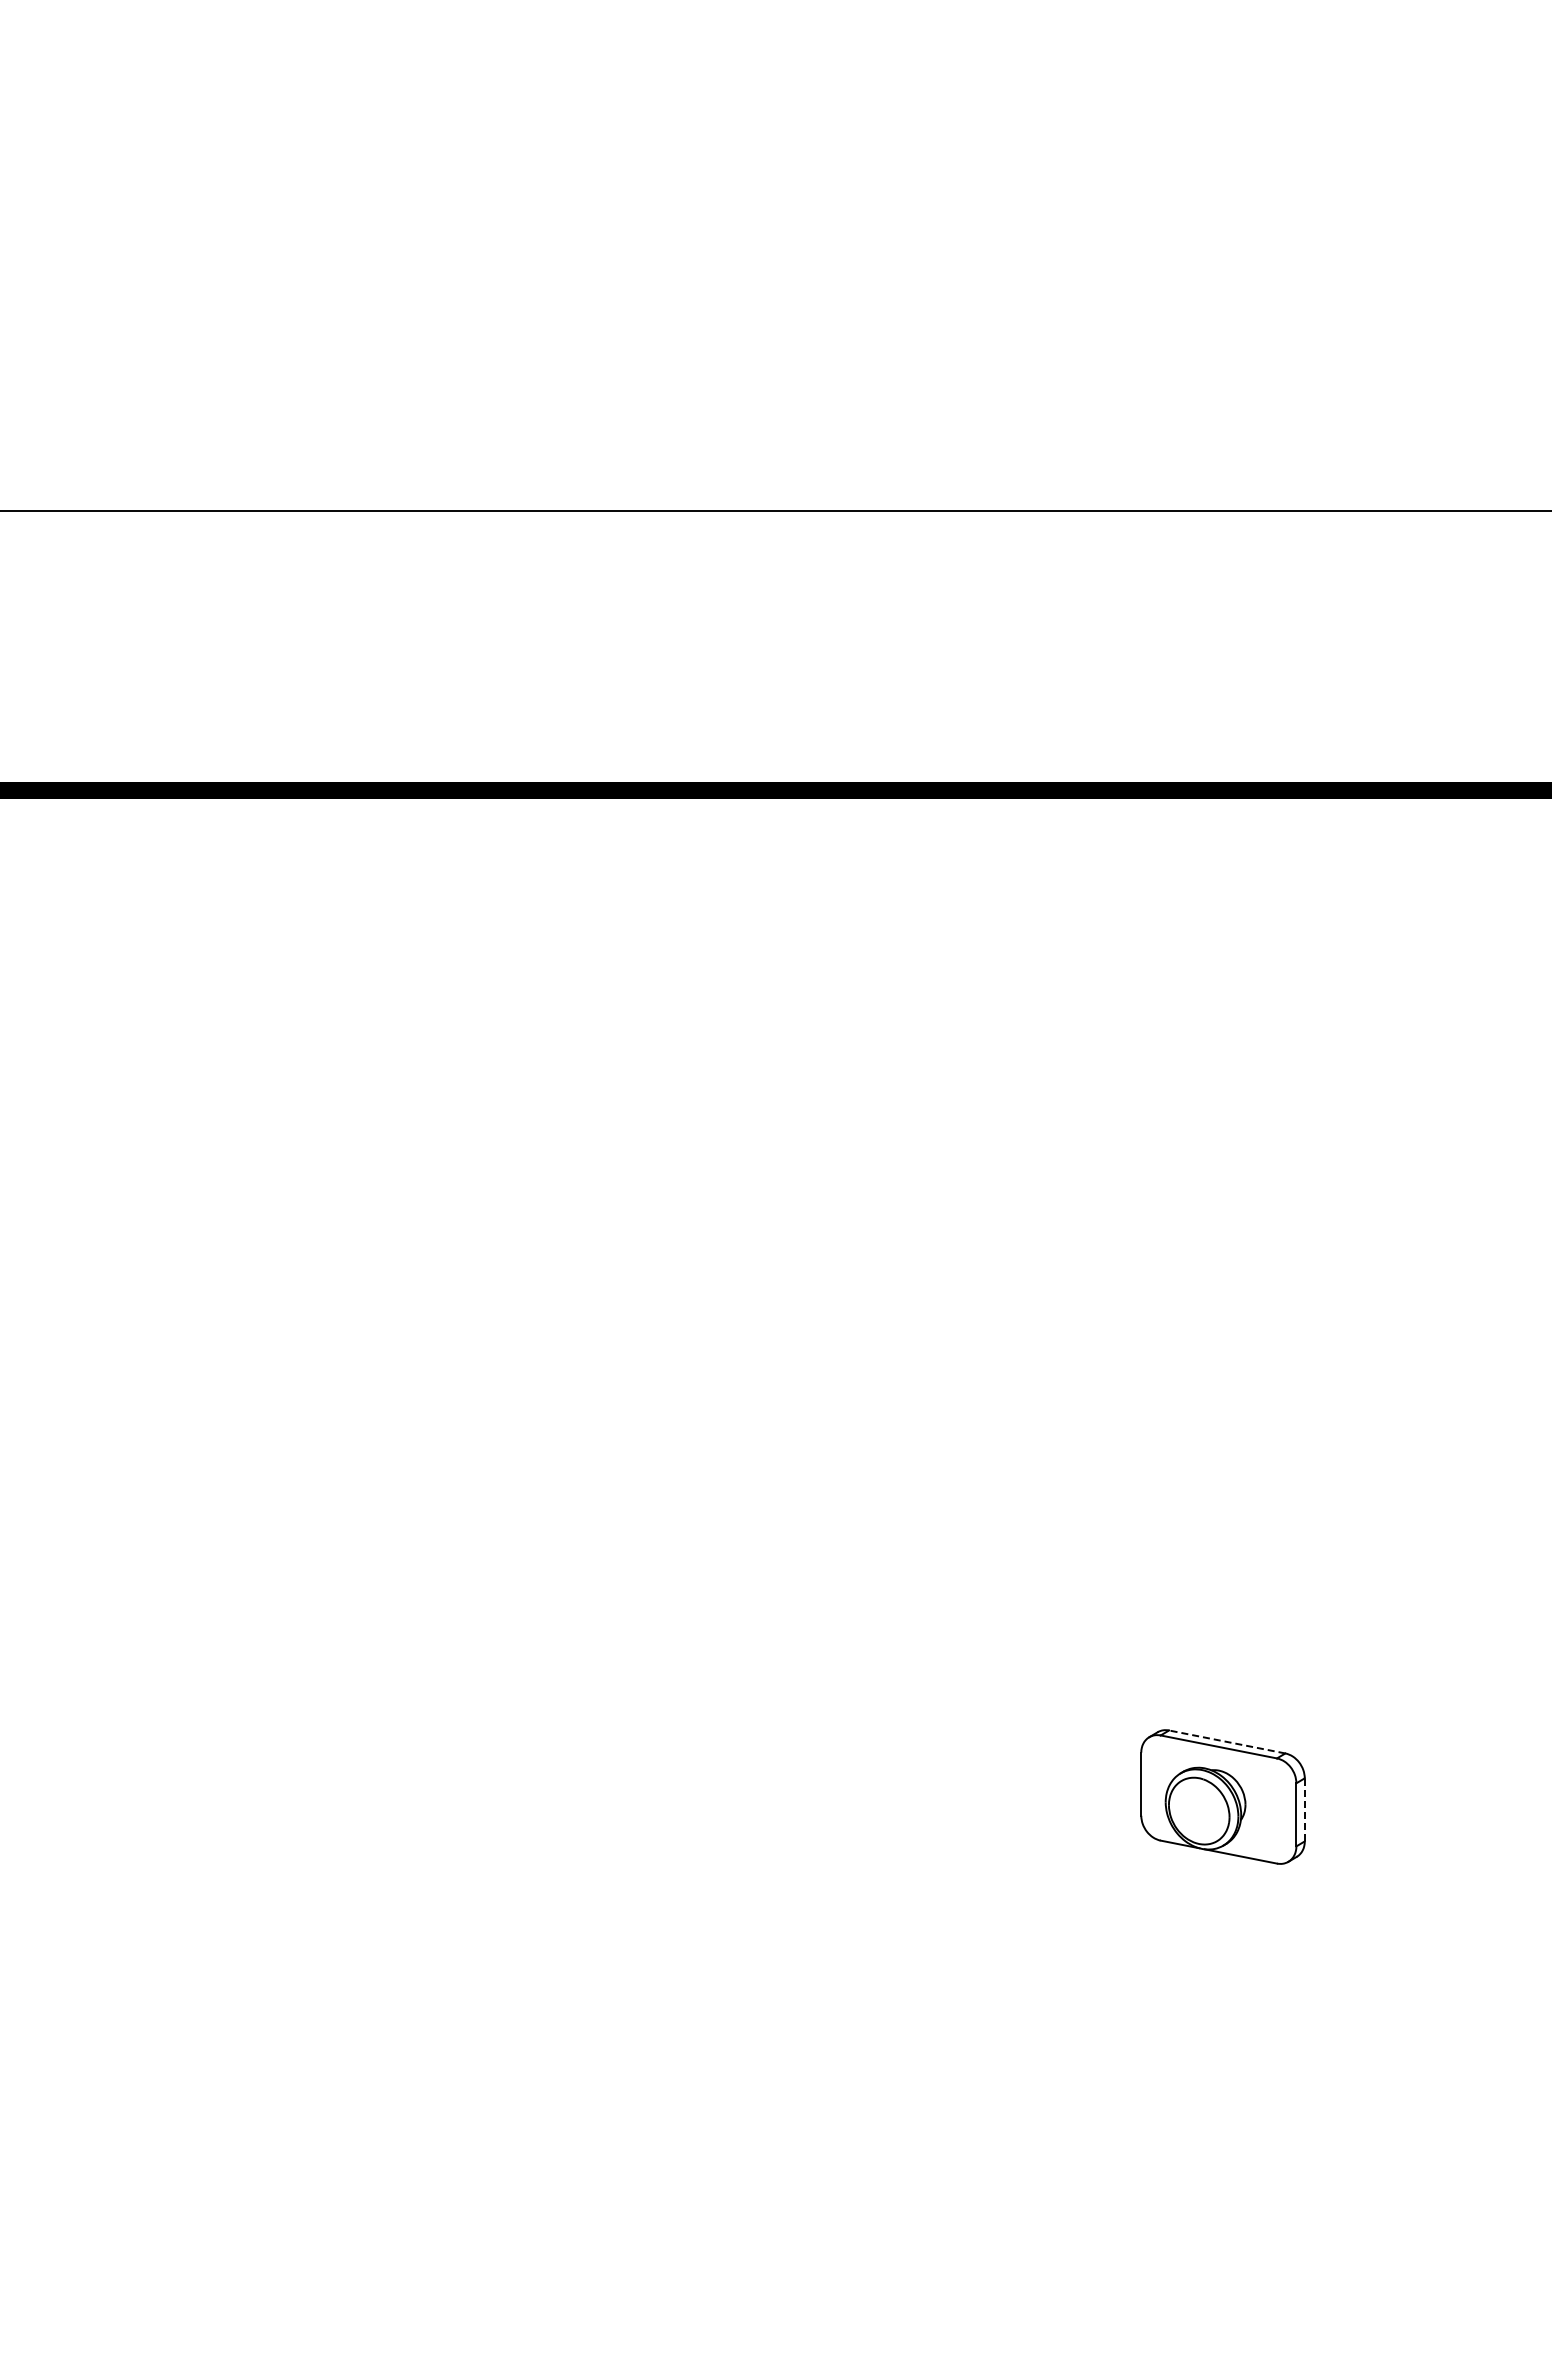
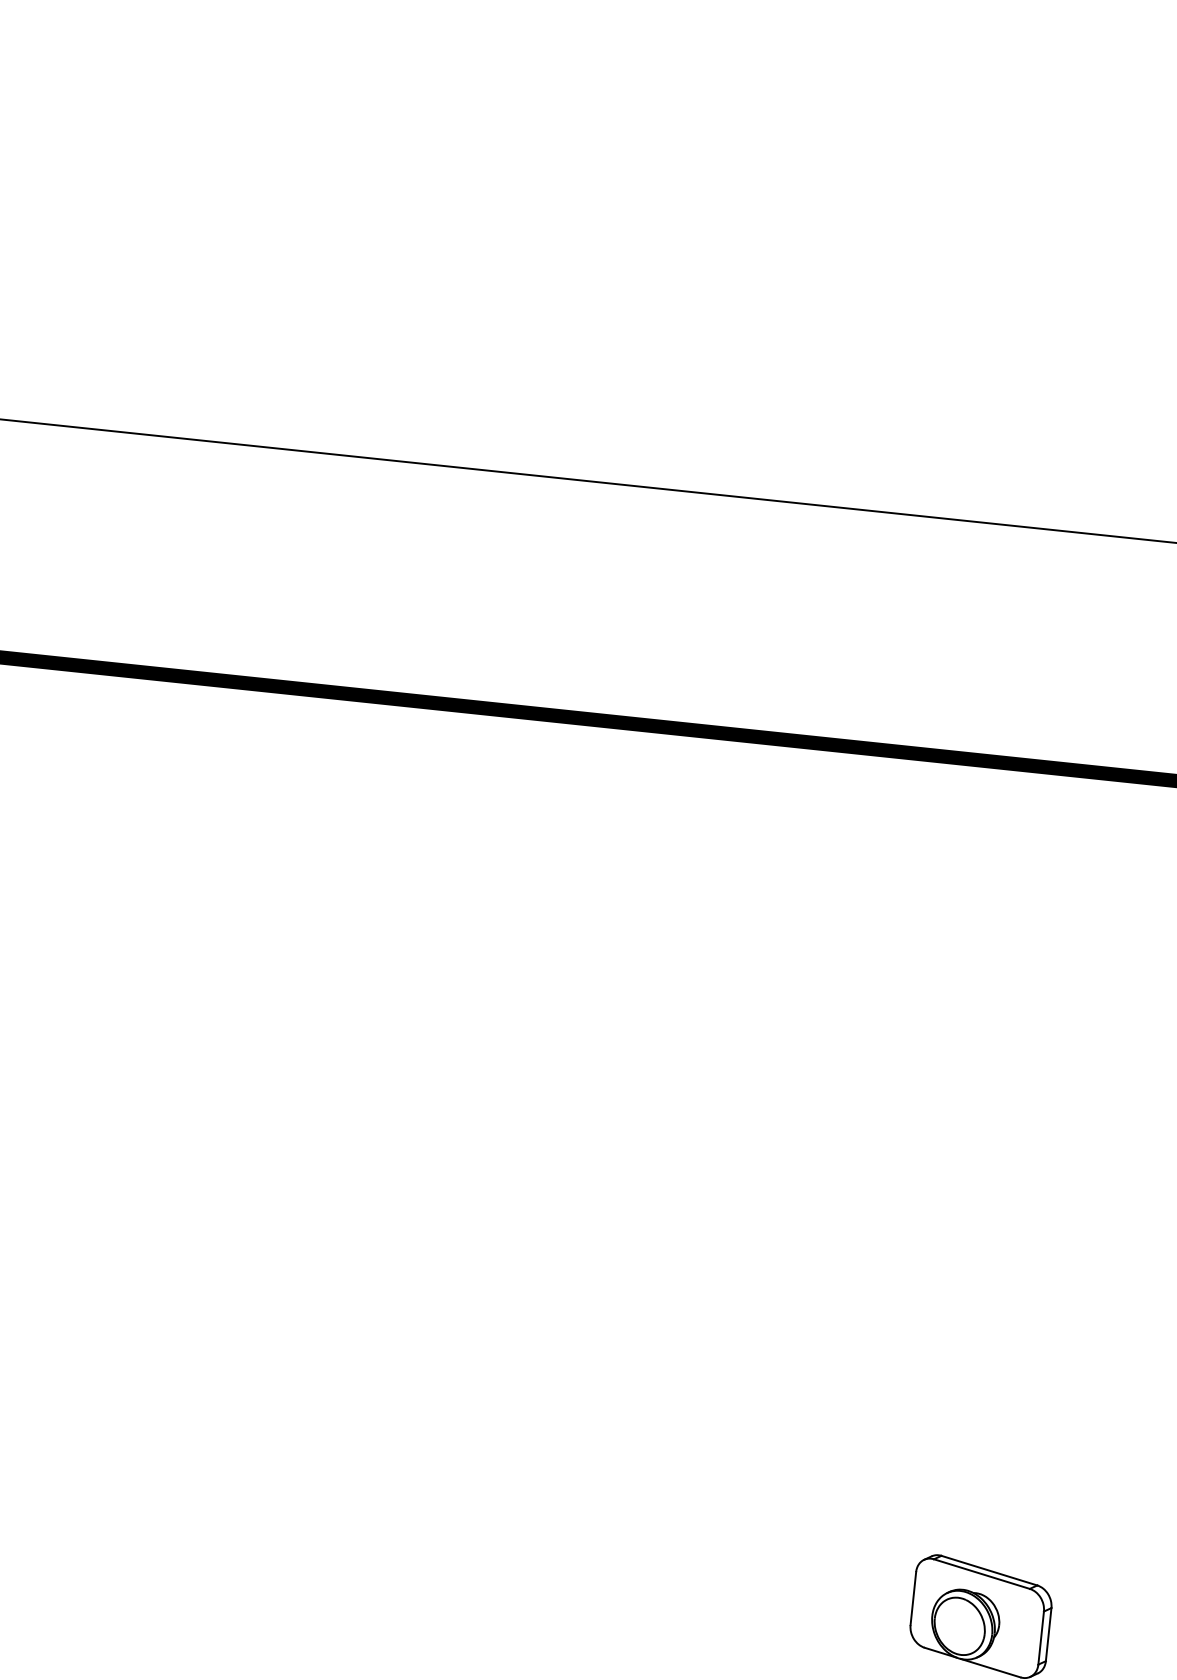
line: (1226, 1741) -> (988, 1570), dashed -> solid
line: (1304, 1809) -> (1048, 1634), dashed -> solid

